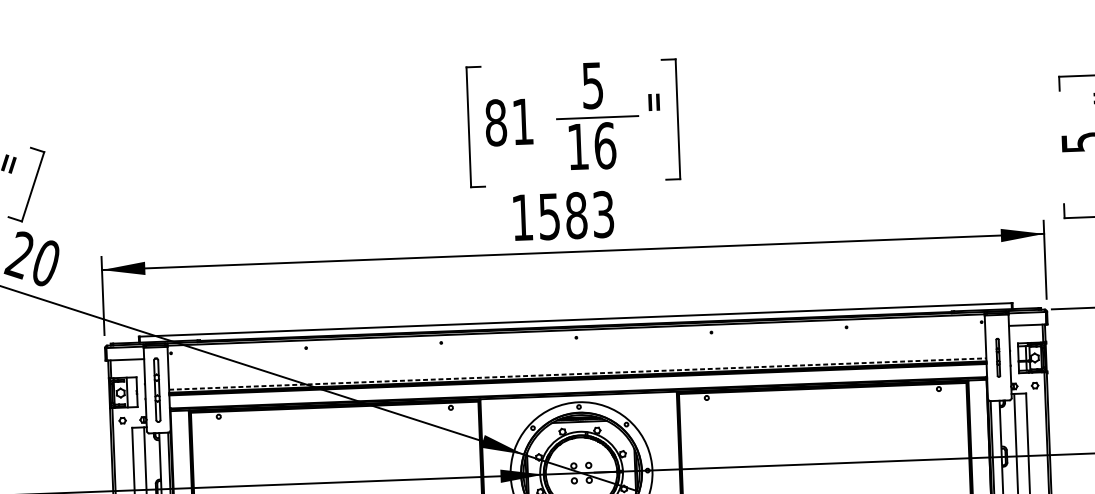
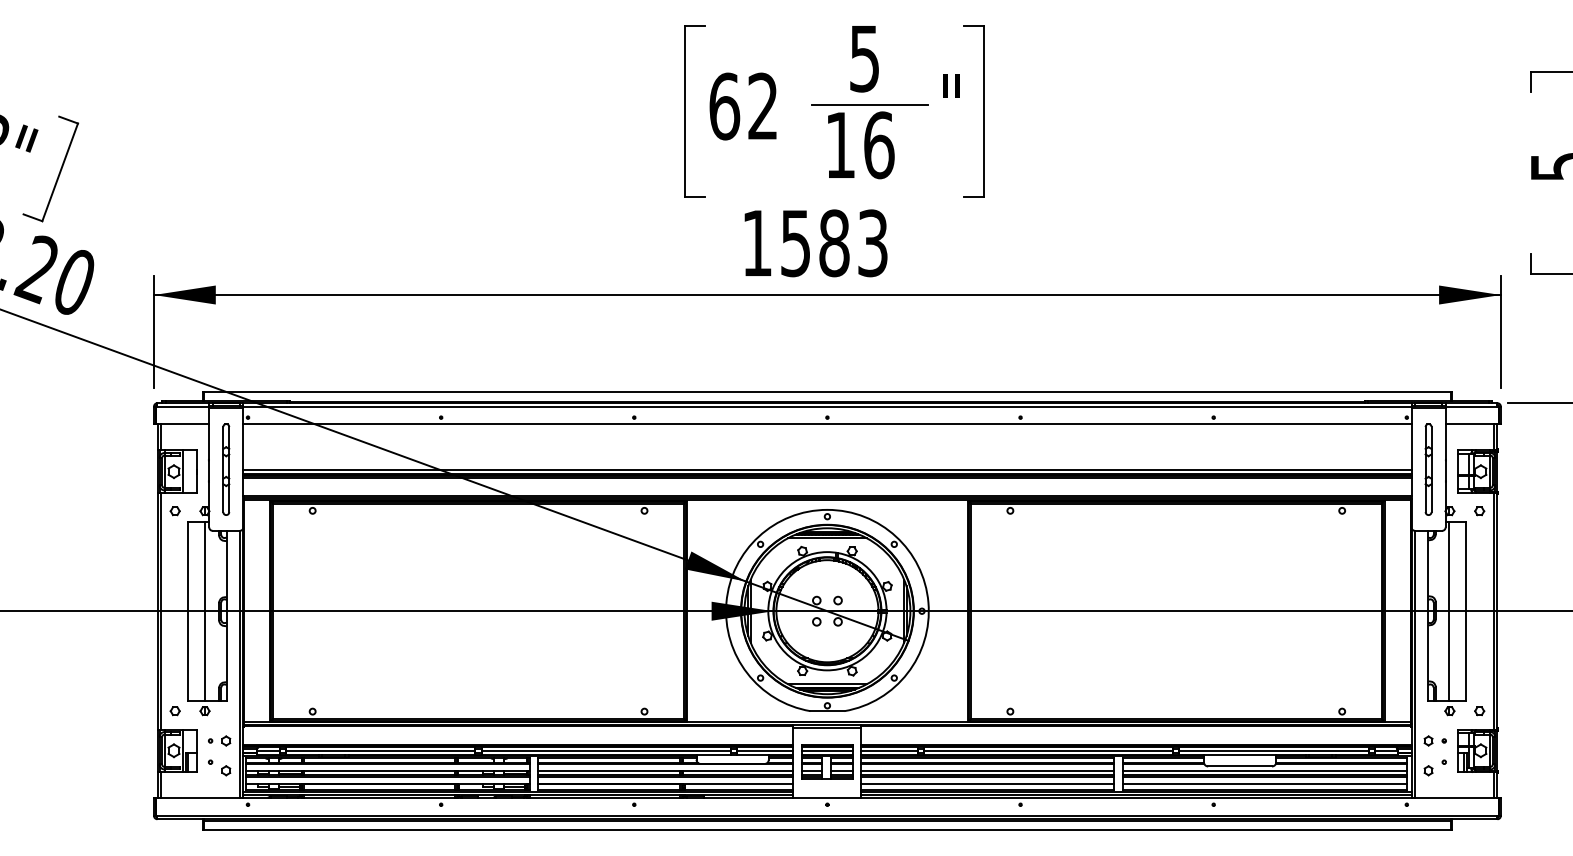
text: (508, 122) -> (742, 106), 81 -> 62
line: (576, 342) -> (827, 424), added
part: (998, 357) -> (1428, 469), size x1.67
line: (577, 374) -> (827, 469), dashed -> solid

